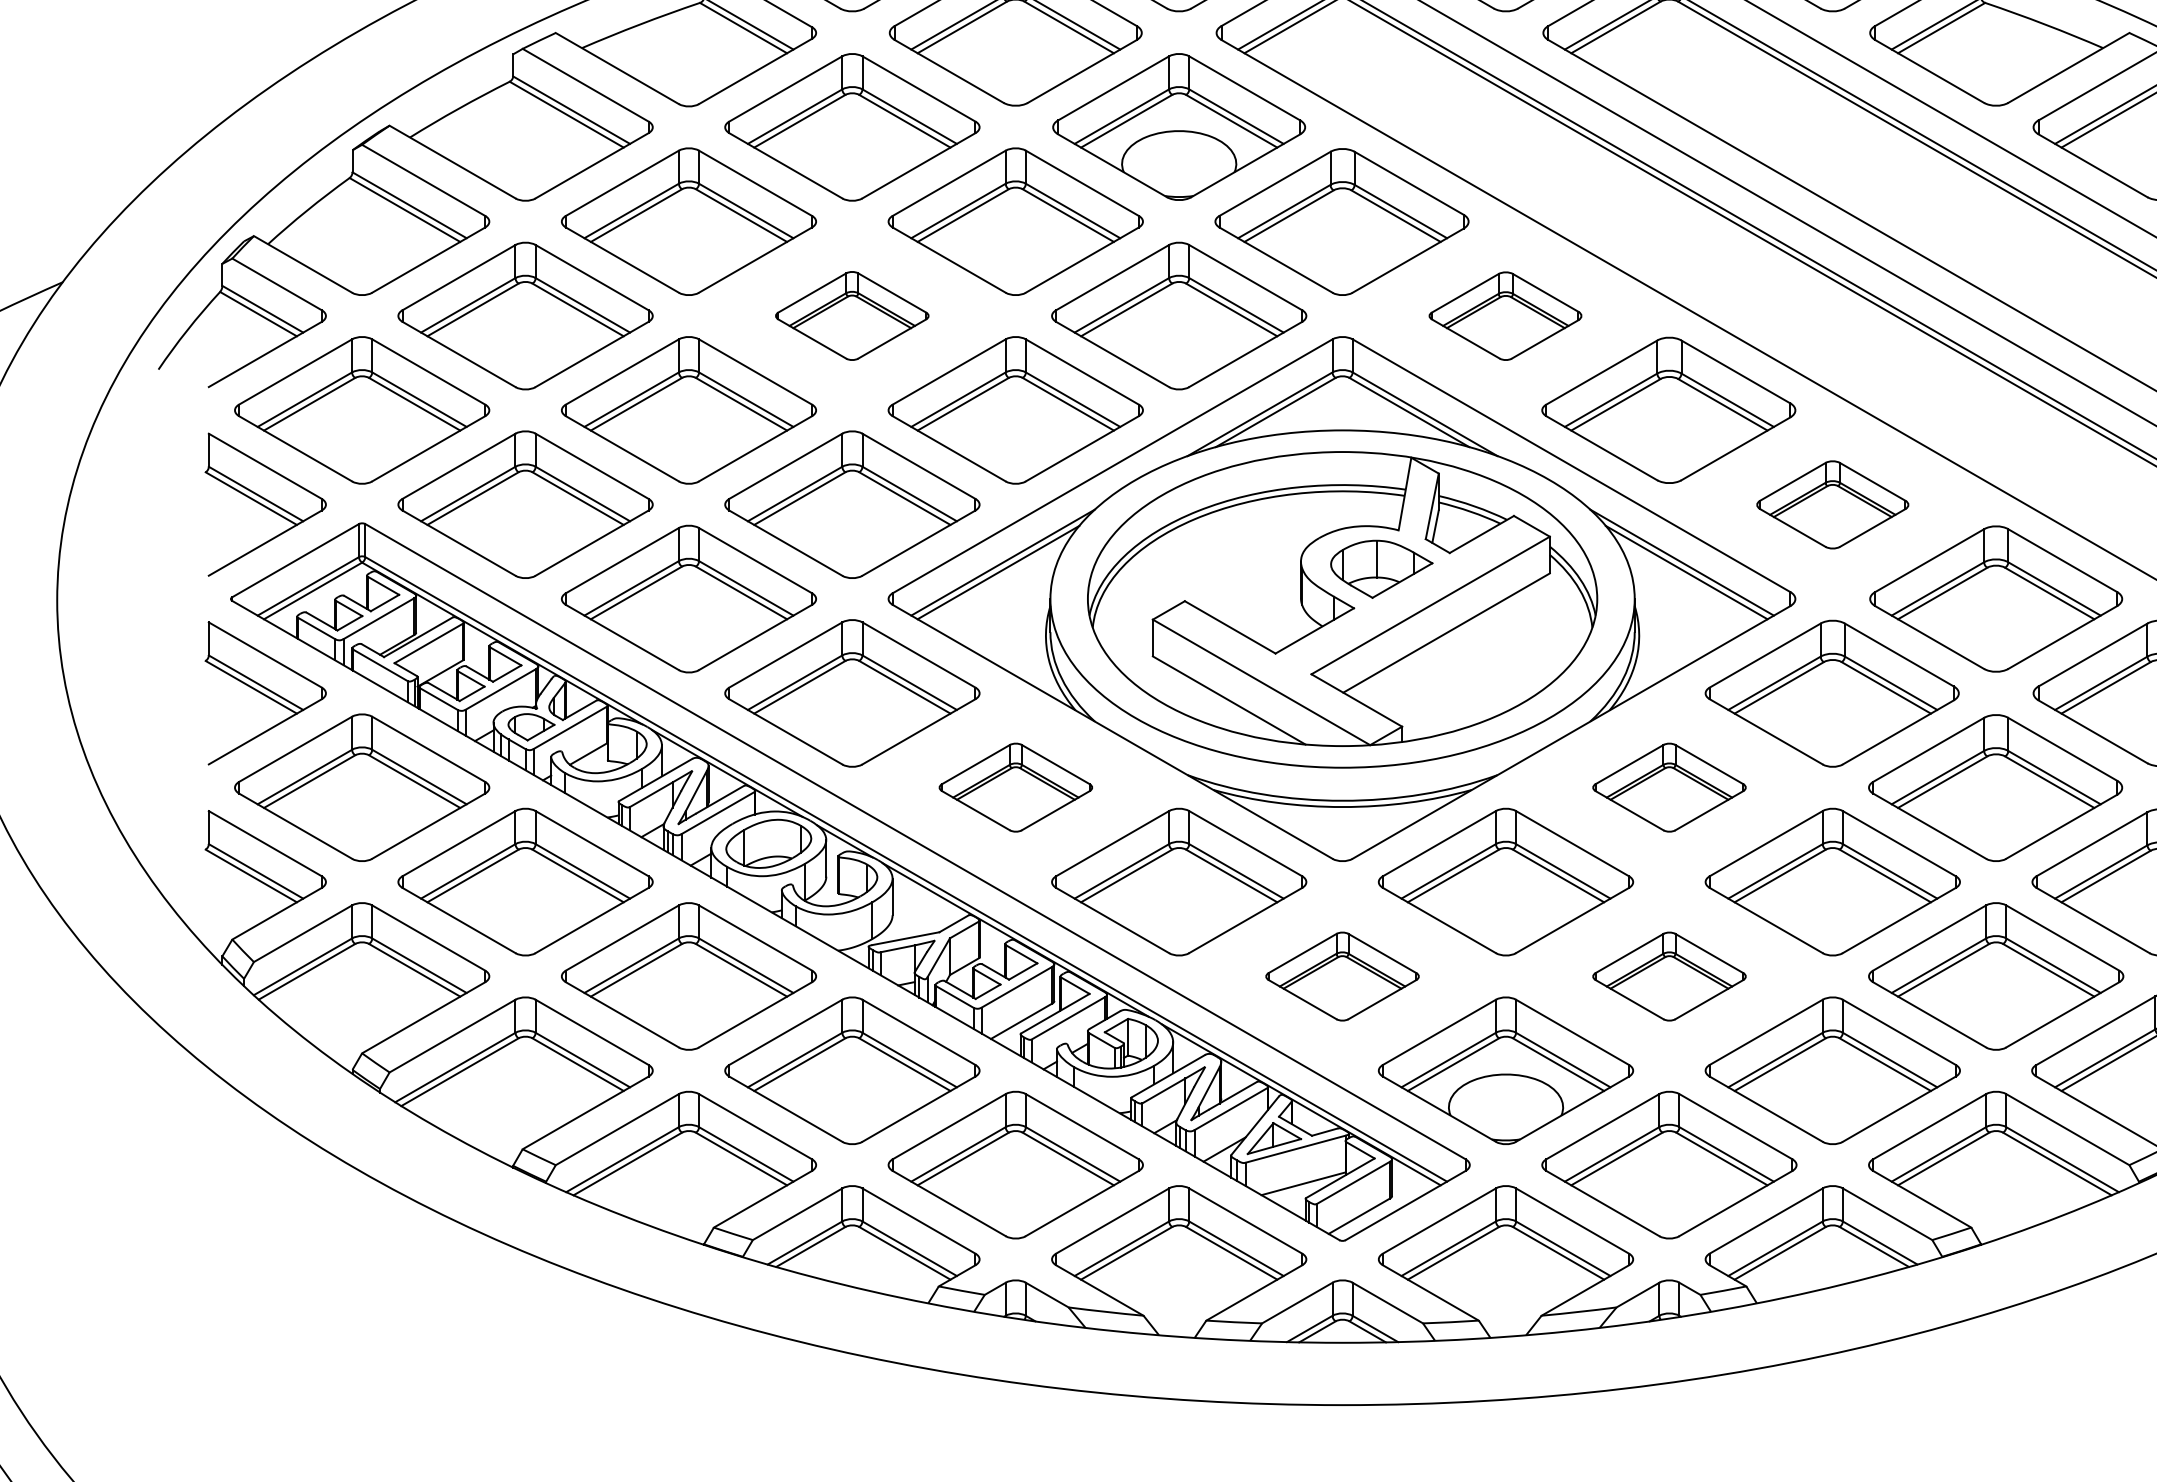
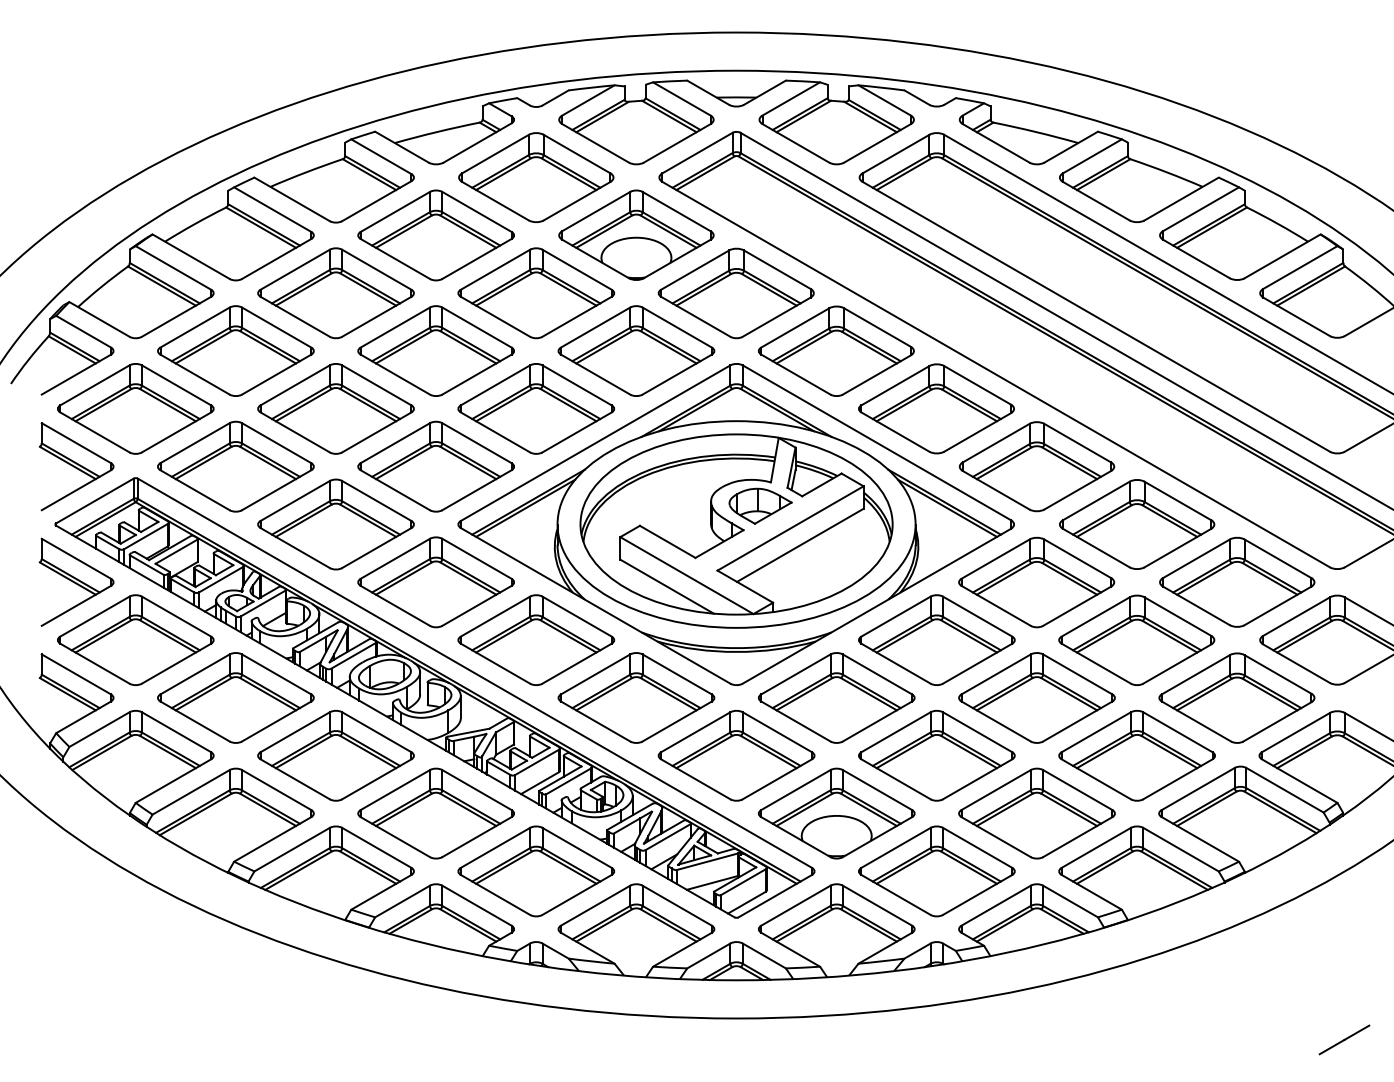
part: (851, 315) -> (435, 350), size x1.67
part: (1505, 315) -> (836, 350), size x1.67
part: (1831, 504) -> (1036, 466), size x1.67
part: (1016, 786) -> (536, 639), size x1.67
part: (1668, 786) -> (936, 639), size x1.67
part: (1342, 975) -> (736, 755), size x1.67
part: (1668, 975) -> (936, 755), size x1.67

